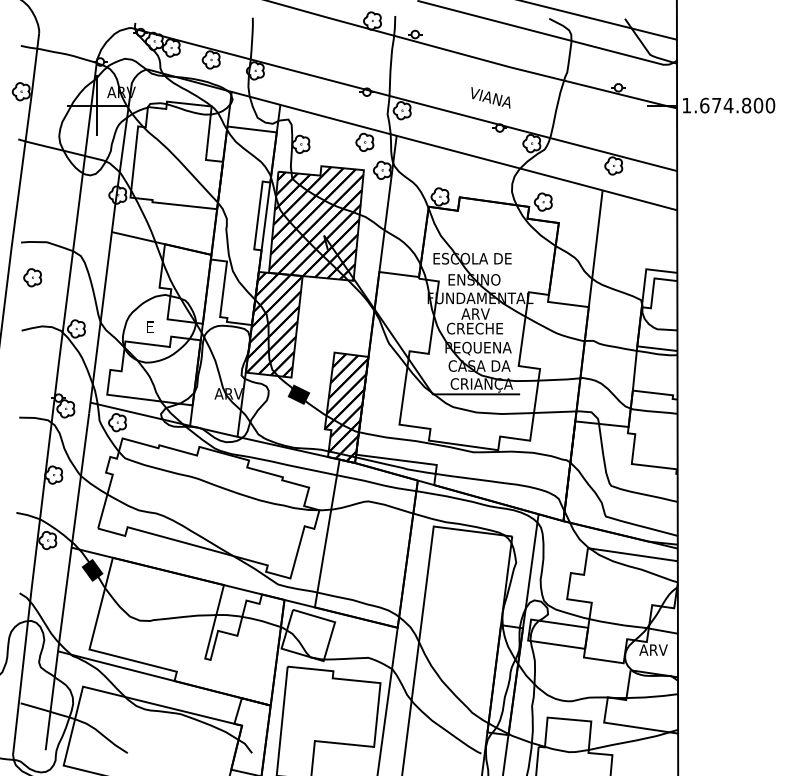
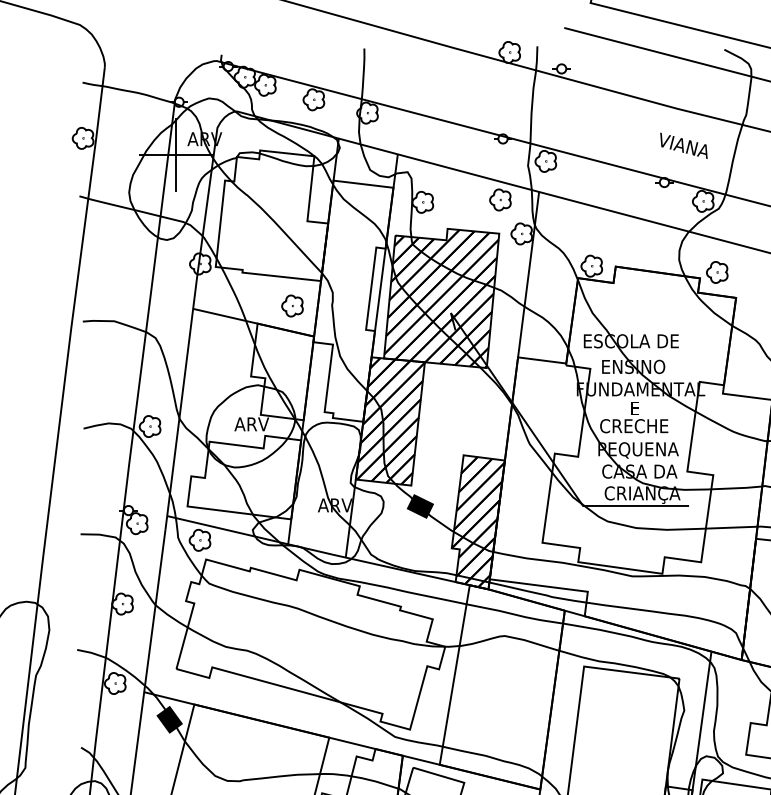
text: (490, 97) -> (683, 145), moved
part: (32, 277) -> (292, 305), moved
text: (475, 313) -> (634, 407), ARV -> E
text: (160, 326) -> (252, 423), E -> ARV

